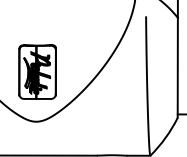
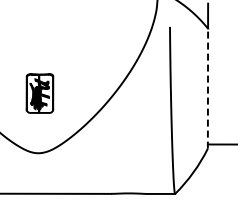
line: (177, 67) -> (207, 88), solid -> dashed
part: (37, 71) -> (39, 93), size x0.6

